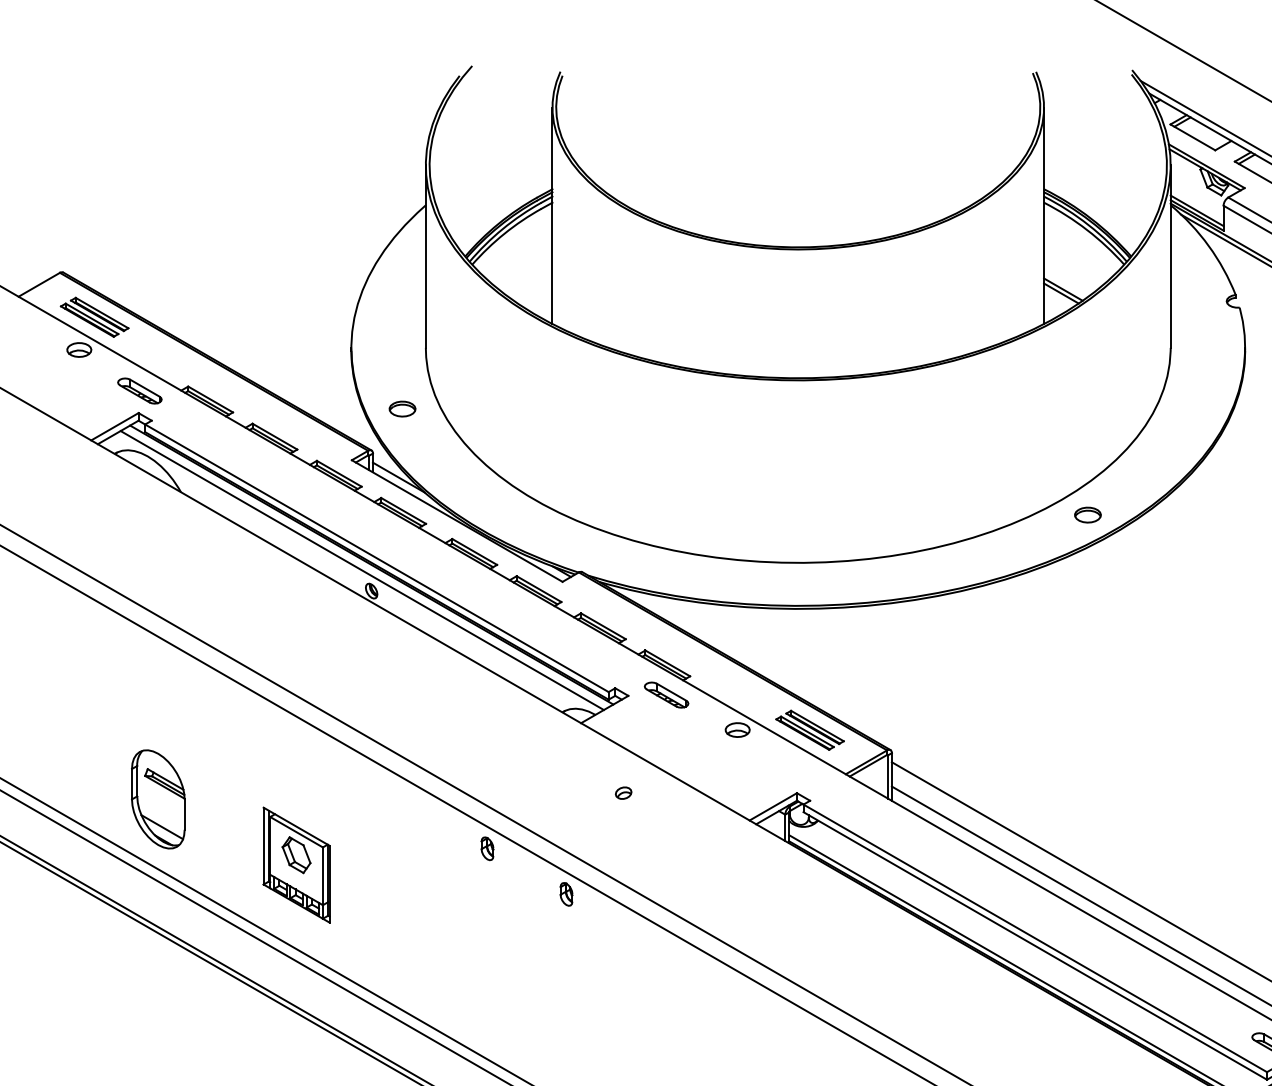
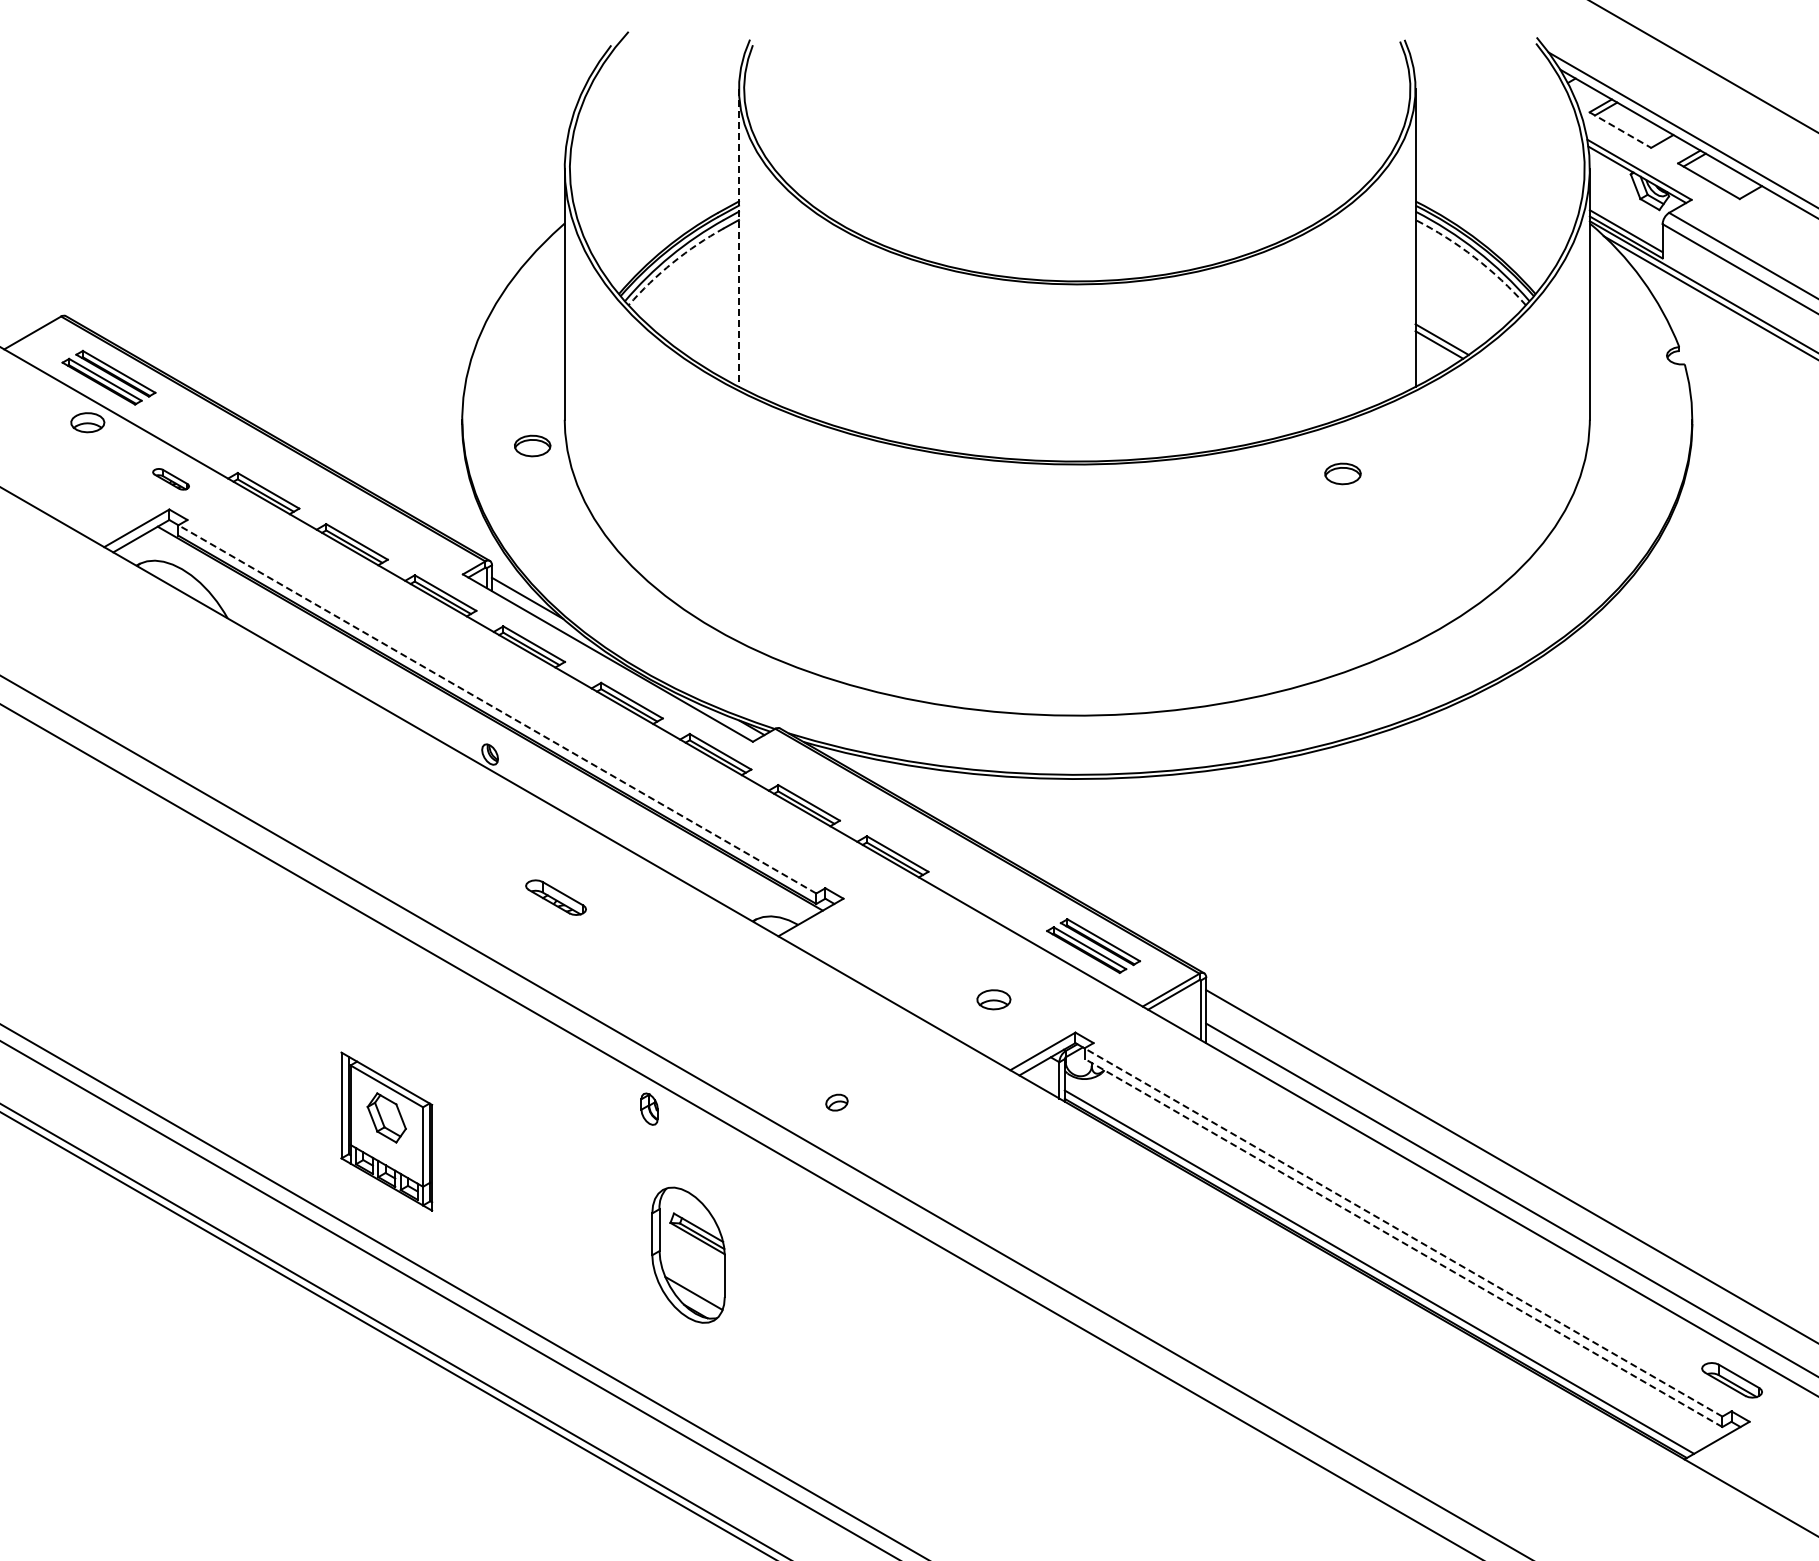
line: (1192, 137) -> (1620, 130), solid -> dashed
line: (552, 216) -> (738, 238), solid -> dashed
arc: (1086, 229) -> (1474, 257), solid -> dashed
arc: (504, 233) -> (672, 262), solid -> dashed
part: (139, 391) -> (170, 479), size x0.6
part: (402, 408) -> (532, 445), moved
part: (1087, 514) -> (1342, 473), moved
line: (376, 558) -> (496, 709), solid -> dashed
line: (361, 570) -> (476, 726), removed
part: (666, 694) -> (555, 897), moved
part: (737, 729) -> (993, 999), moved
part: (623, 793) -> (836, 1102), moved
part: (158, 798) -> (688, 1254), moved
part: (566, 894) -> (758, 1171), removed
line: (1035, 938) -> (1403, 1232), solid -> dashed
line: (1035, 945) -> (1403, 1242), solid -> dashed

